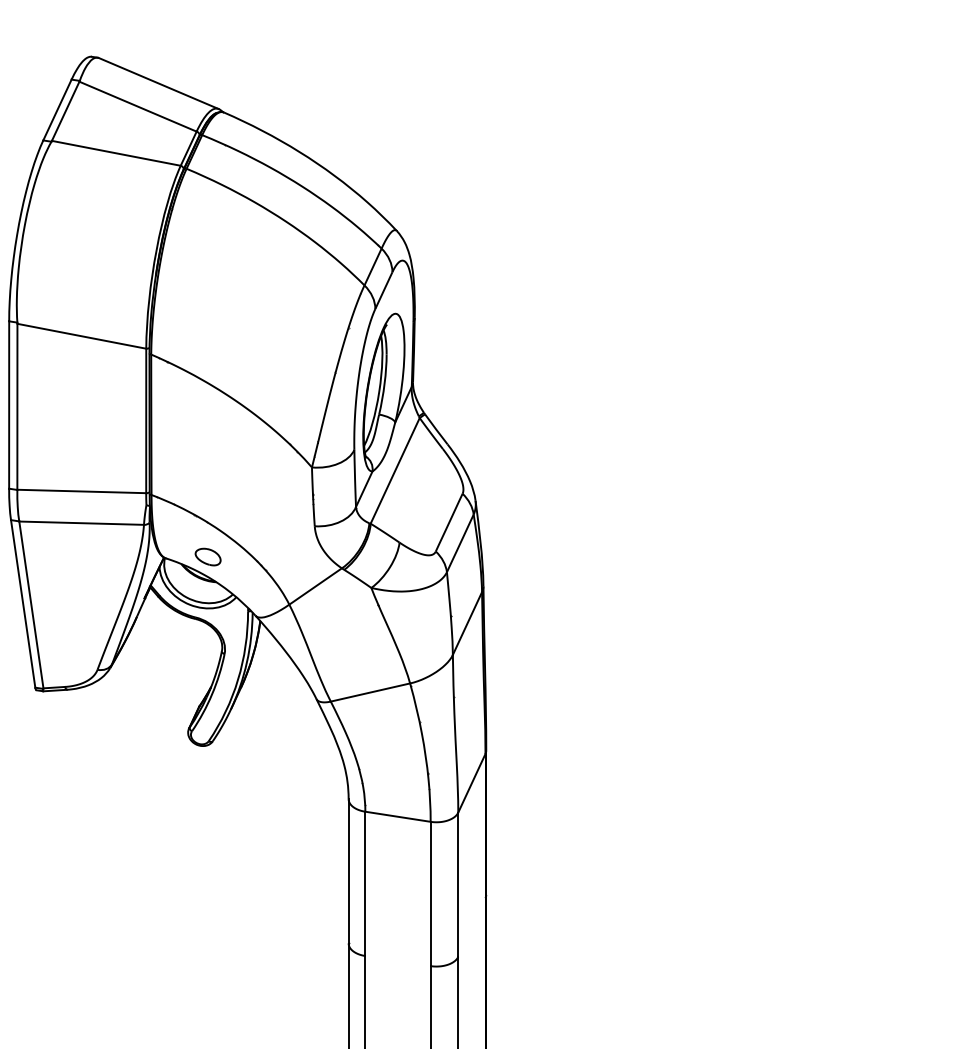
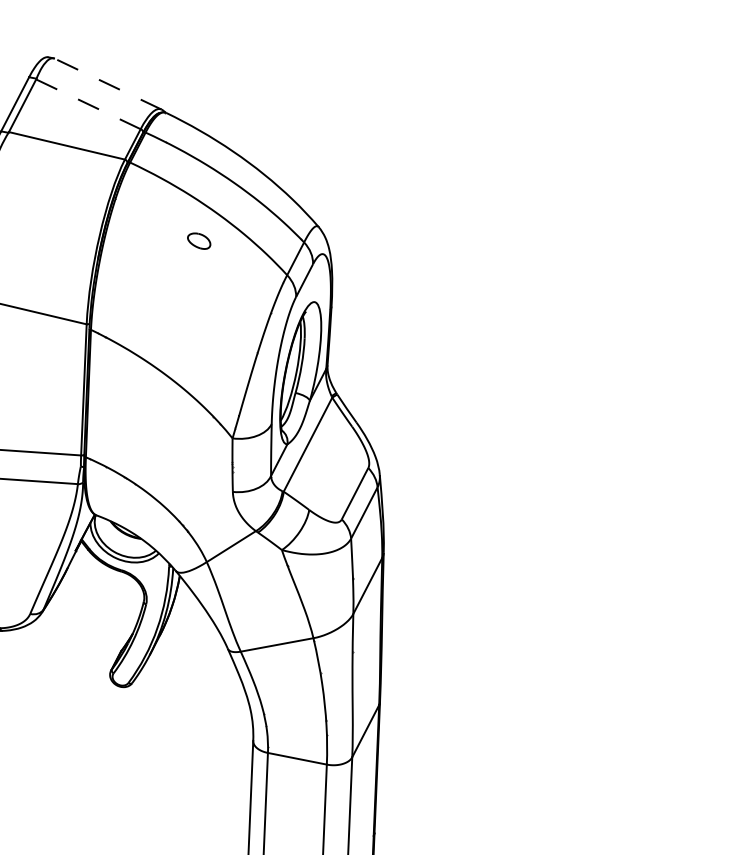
line: (158, 83) -> (107, 84), solid -> dashed
line: (138, 106) -> (88, 104), solid -> dashed
part: (207, 556) -> (198, 240), moved

